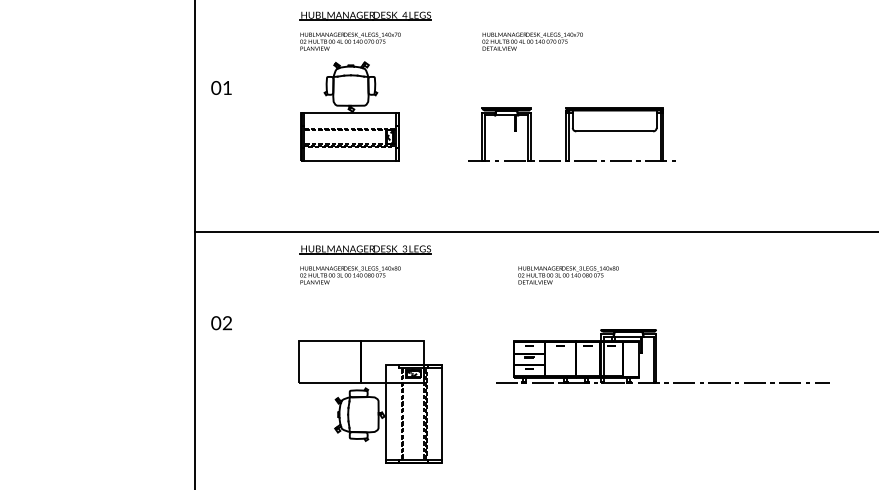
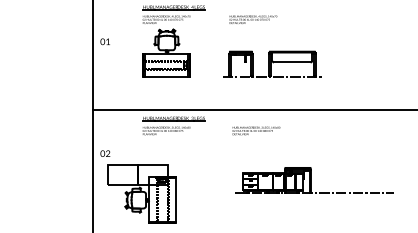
text: (568, 274) -> (256, 130), moved
part: (663, 356) -> (314, 180), moved
part: (369, 400) -> (141, 193), moved

